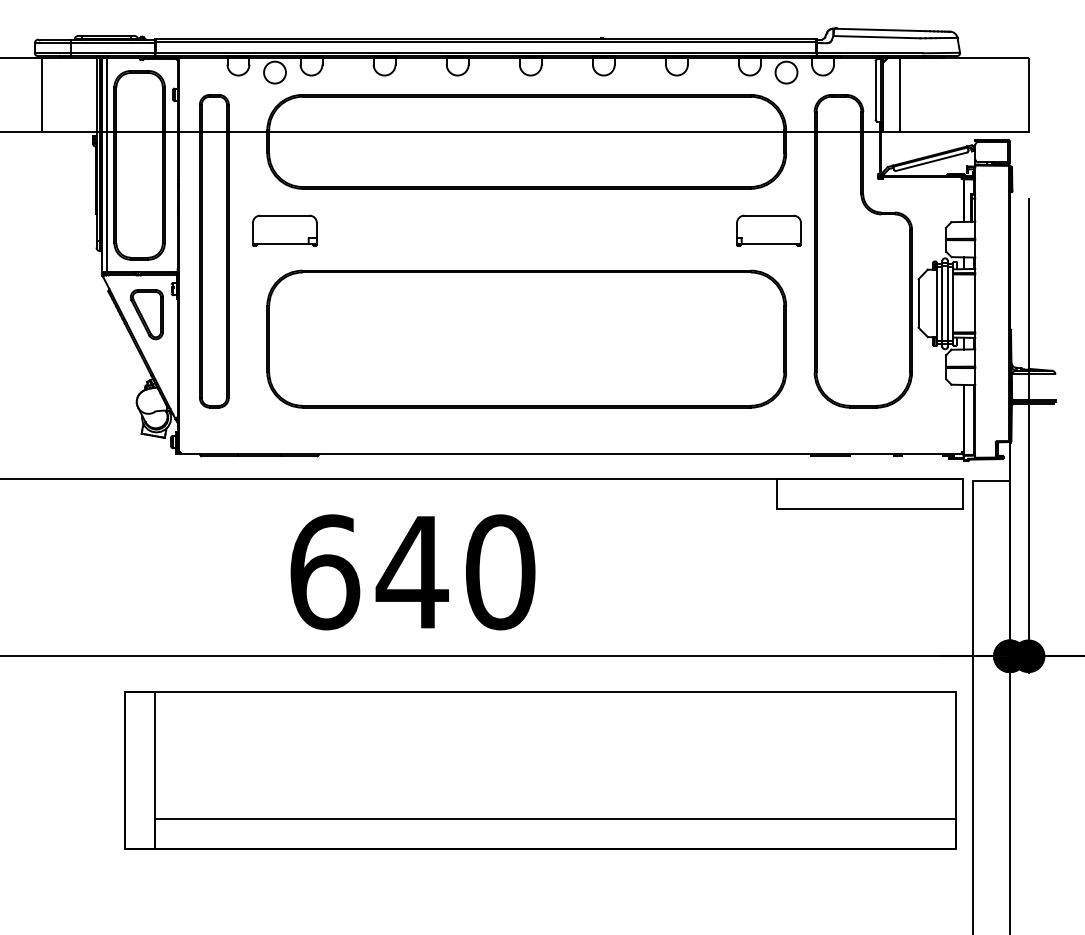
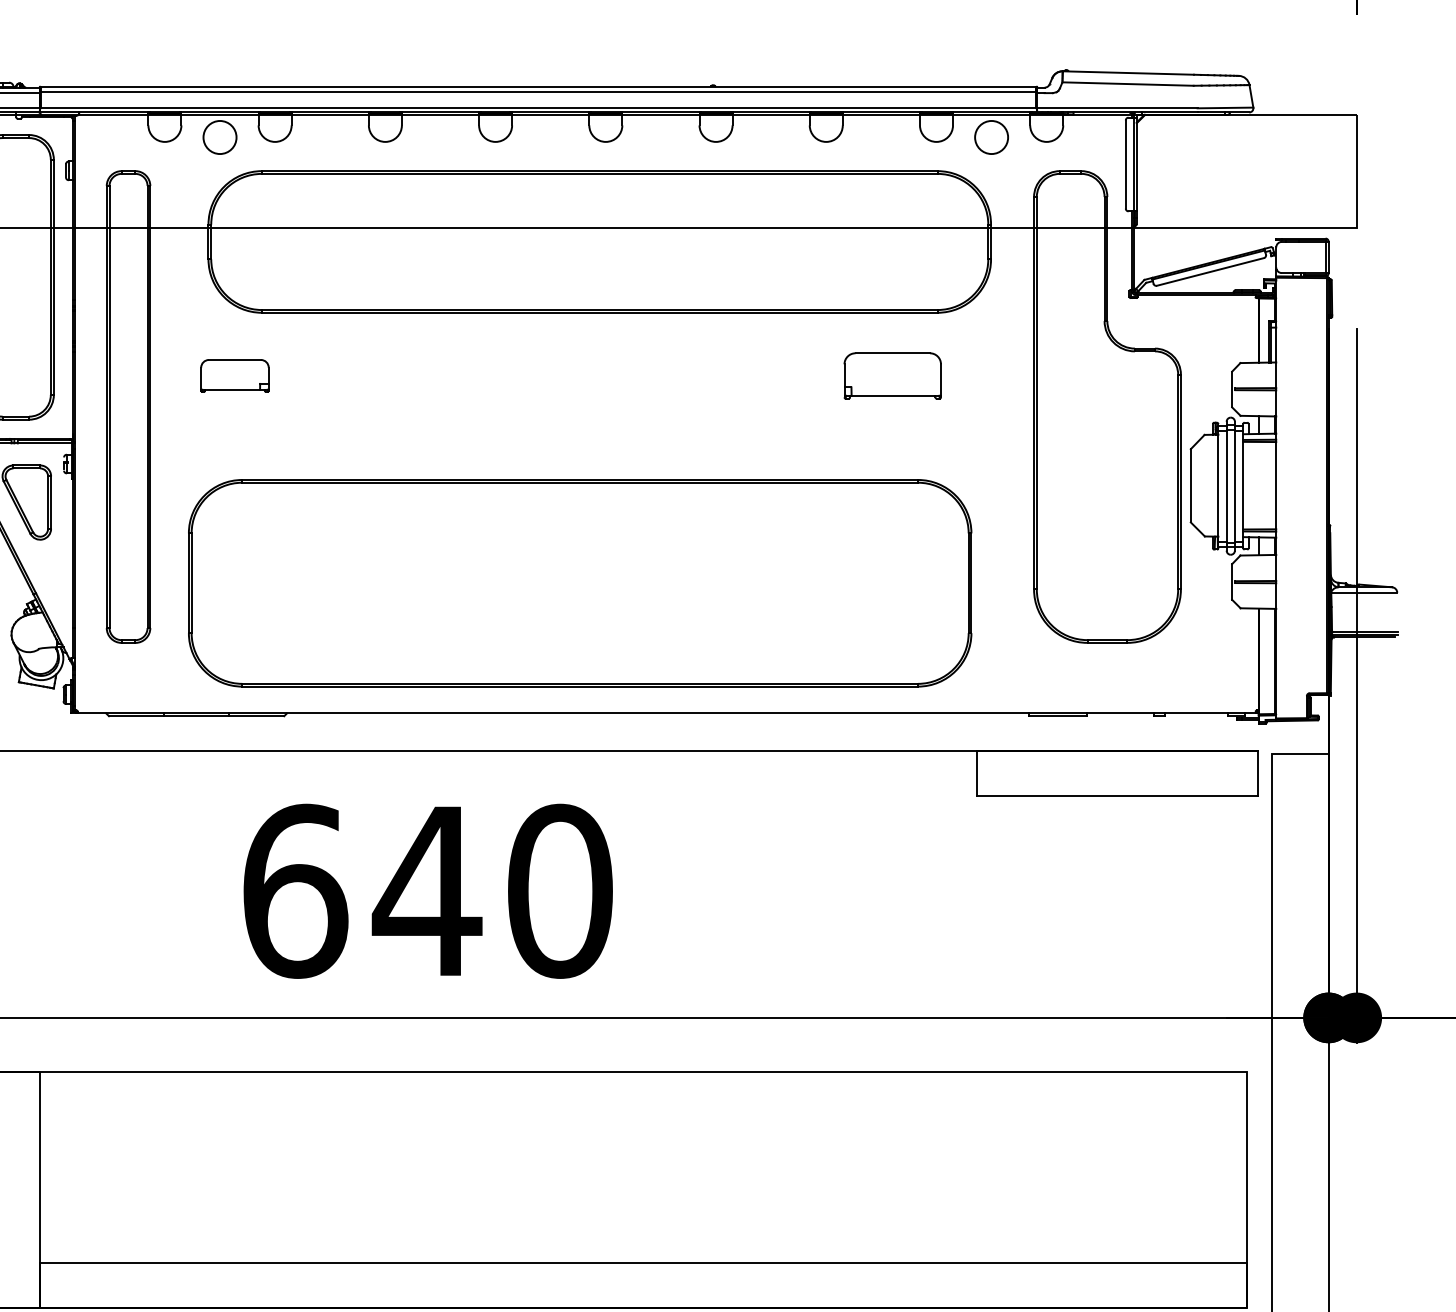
line: (899, 94) -> (1162, 170), removed
part: (284, 230) -> (234, 375), size x0.7
part: (768, 230) -> (892, 375), moved
part: (526, 338) -> (579, 582), moved

